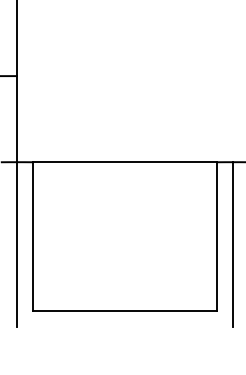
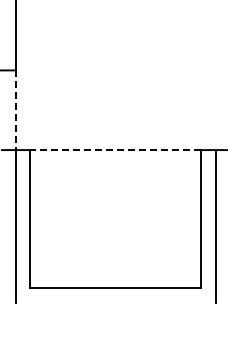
line: (16, 119) -> (15, 110), solid -> dashed
line: (124, 162) -> (115, 150), solid -> dashed

